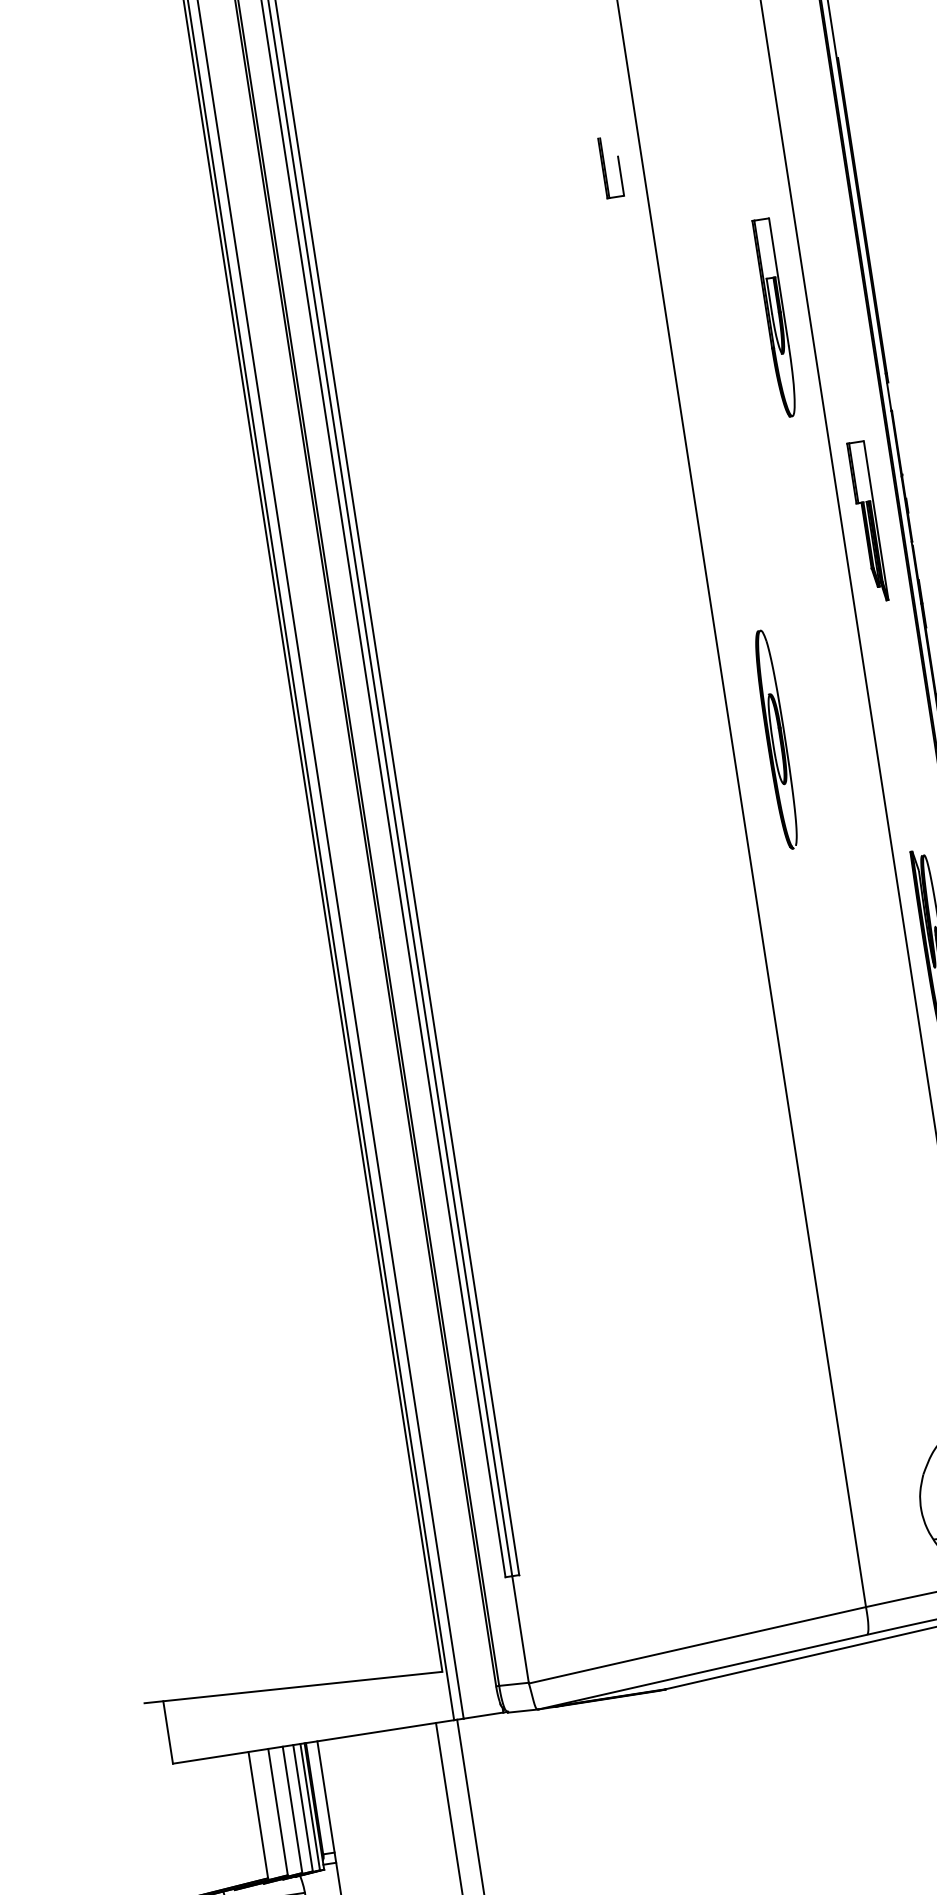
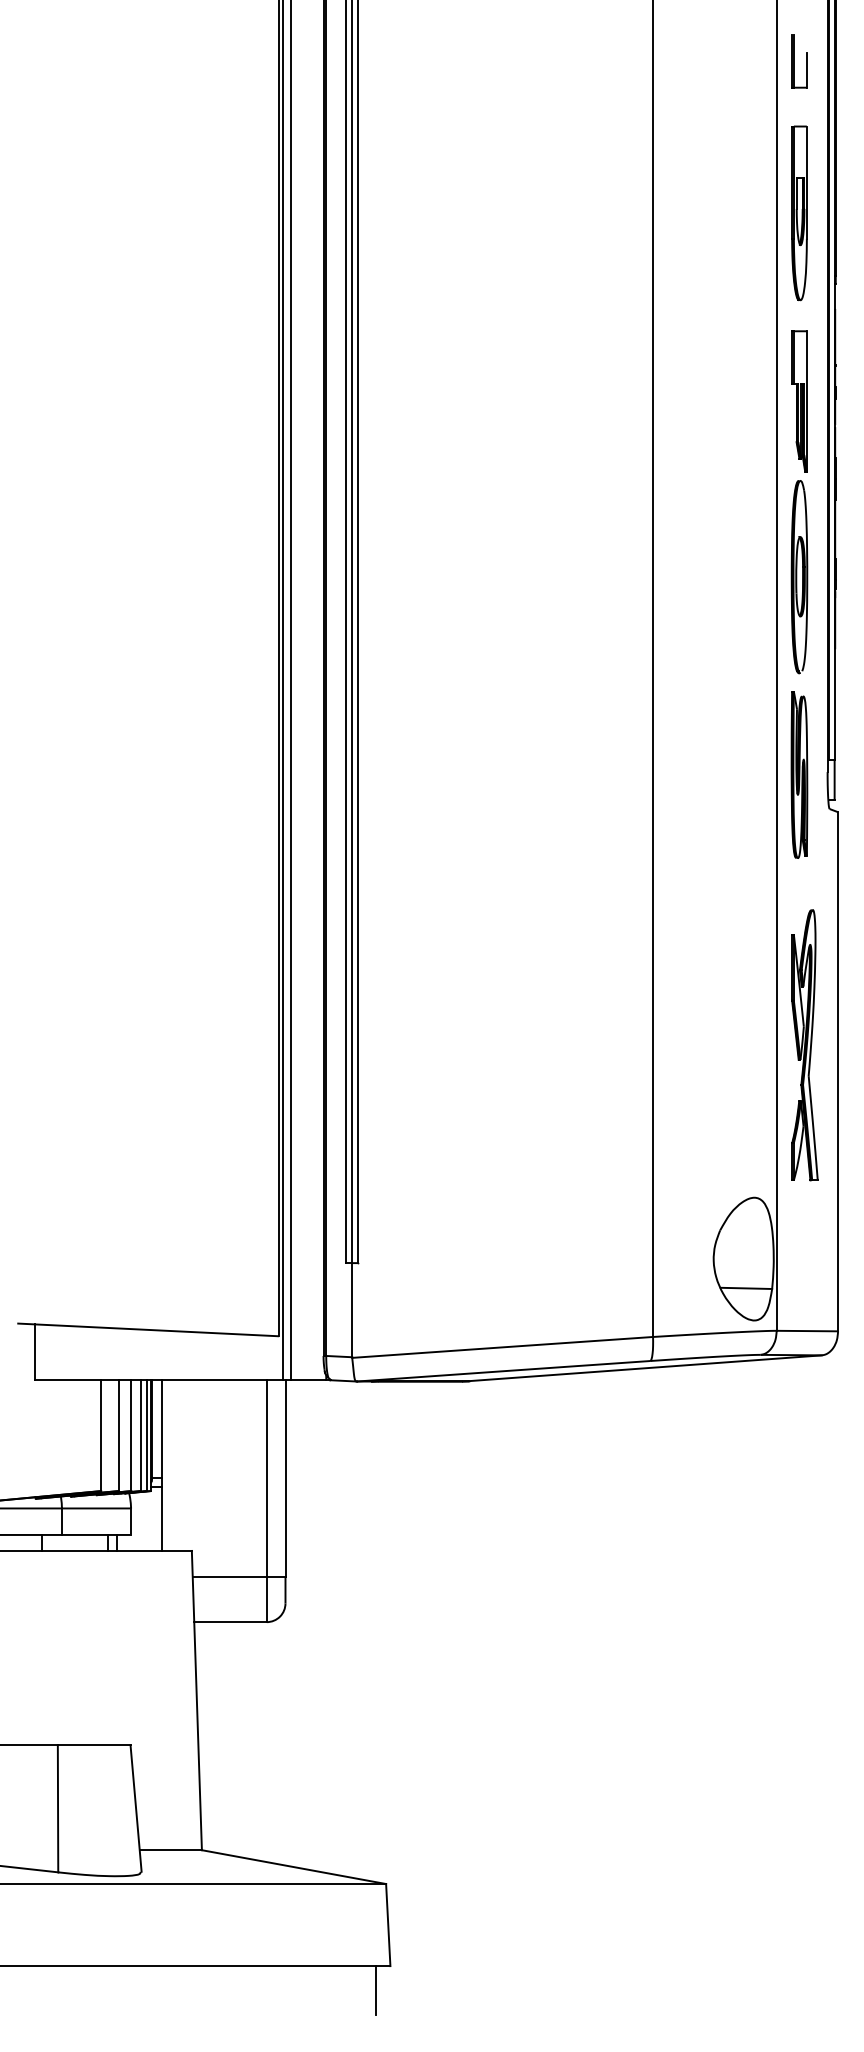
part: (611, 167) -> (799, 61), moved
part: (775, 318) -> (799, 213), moved
part: (776, 740) -> (799, 577), moved

